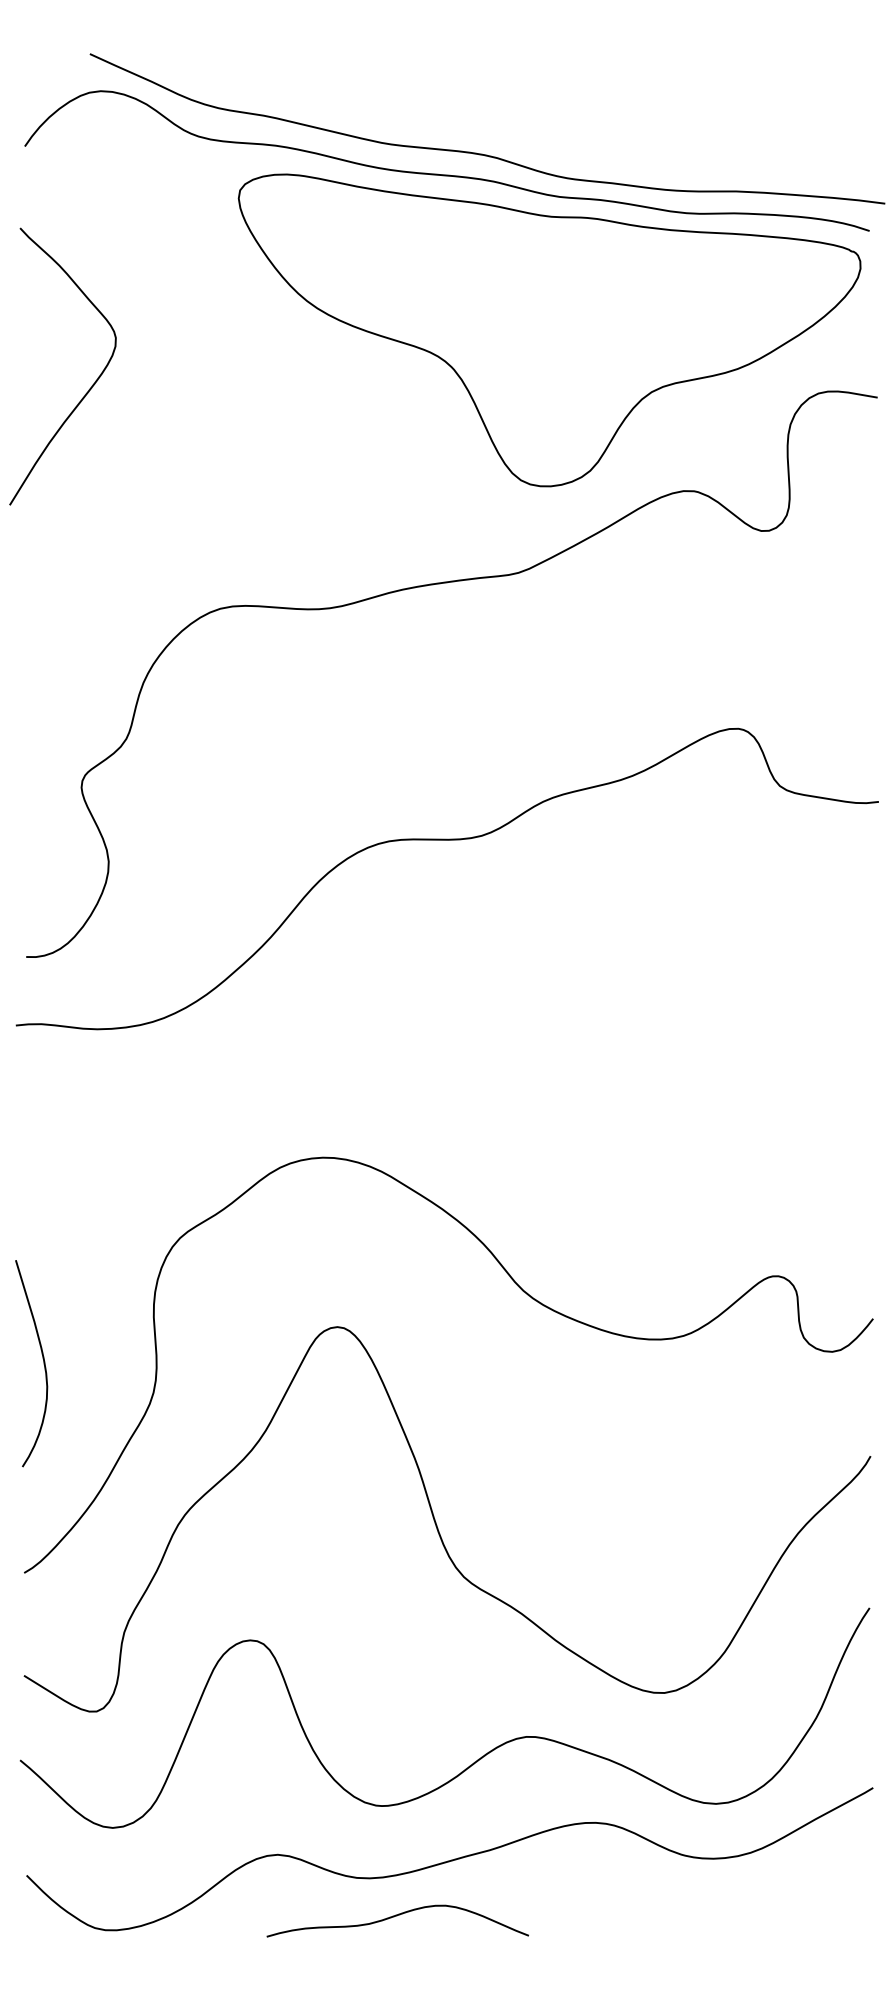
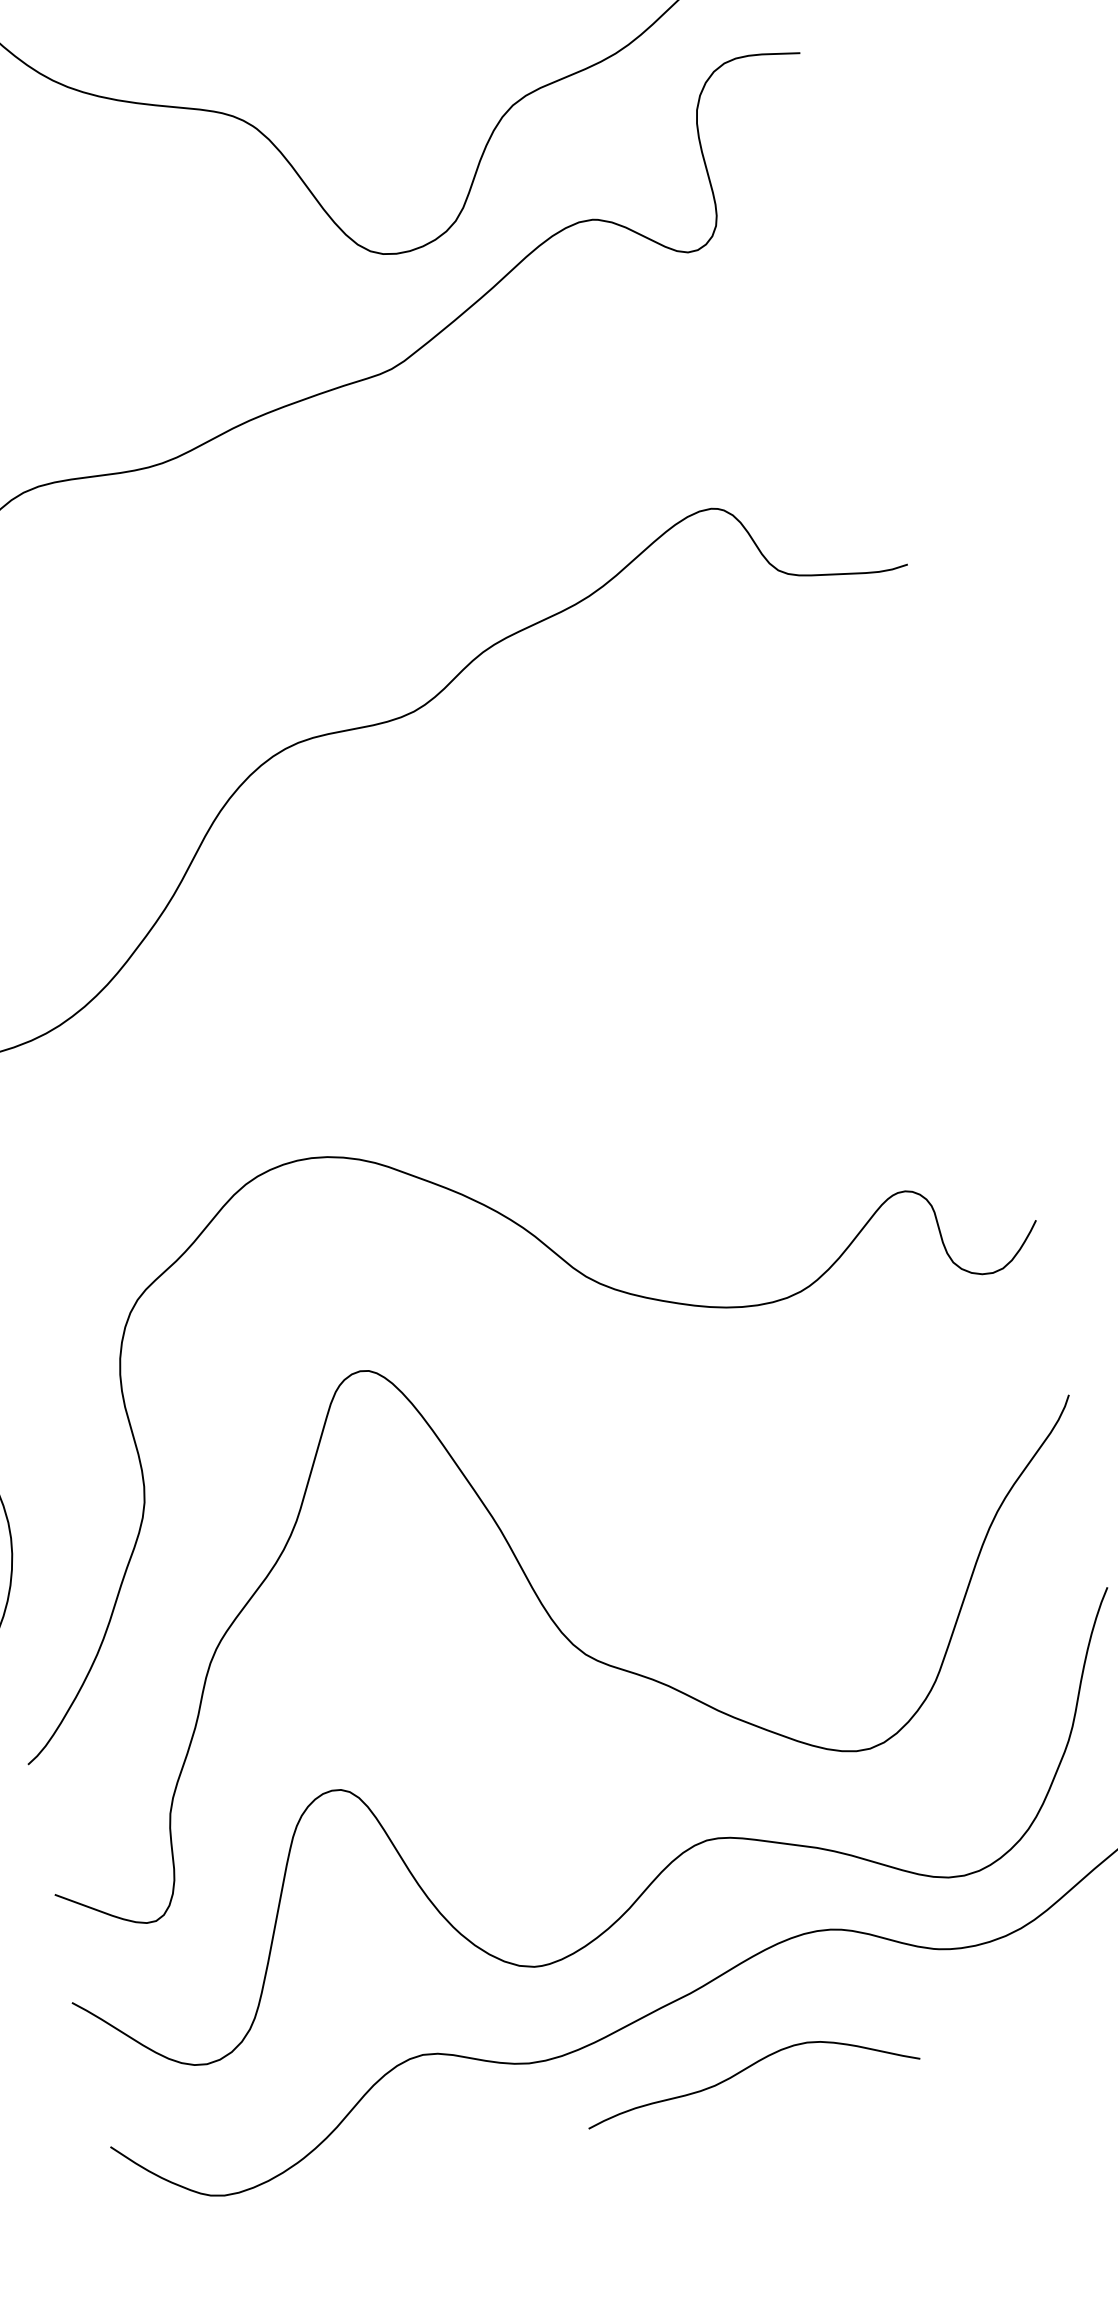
curve: (397, 1916) -> (748, 2068), moved

